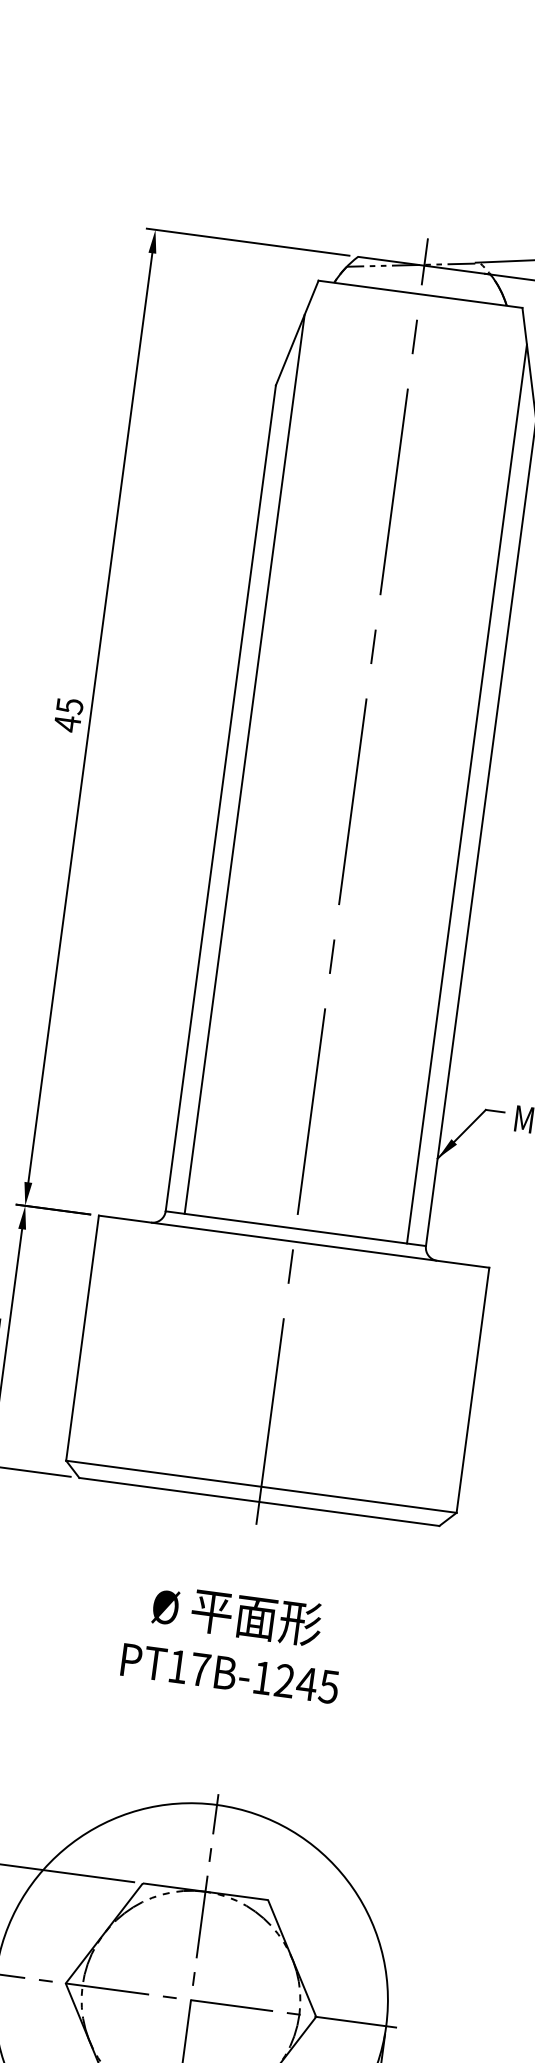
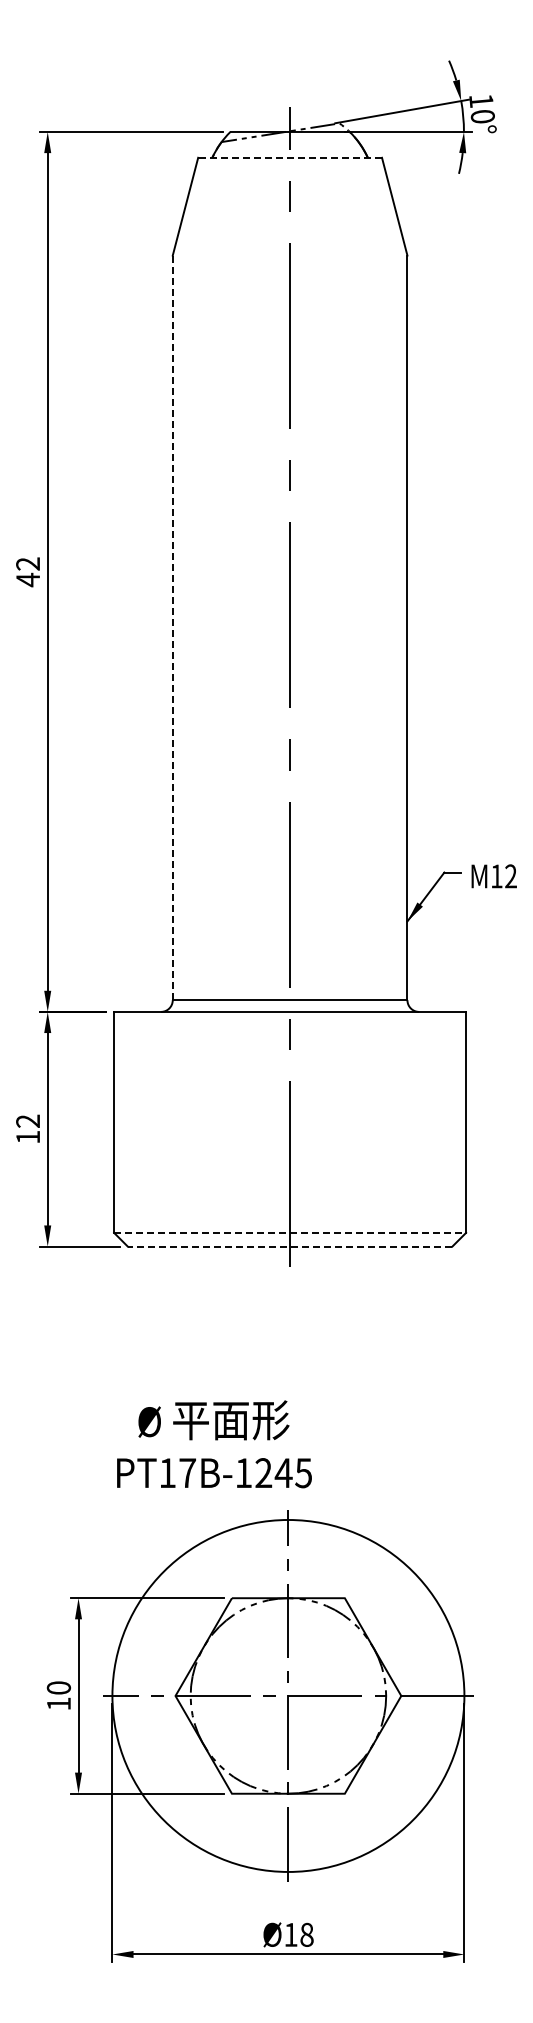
line: (420, 294) -> (290, 157), solid -> dashed
text: (70, 705) -> (28, 563), 45 -> 42
line: (244, 763) -> (189, 594), removed
line: (467, 793) -> (390, 594), removed
line: (220, 797) -> (172, 627), solid -> dashed
line: (261, 1486) -> (290, 1232), solid -> dashed
line: (258, 1501) -> (289, 1246), solid -> dashed
text: (234, 1641) -> (214, 1444), moved

